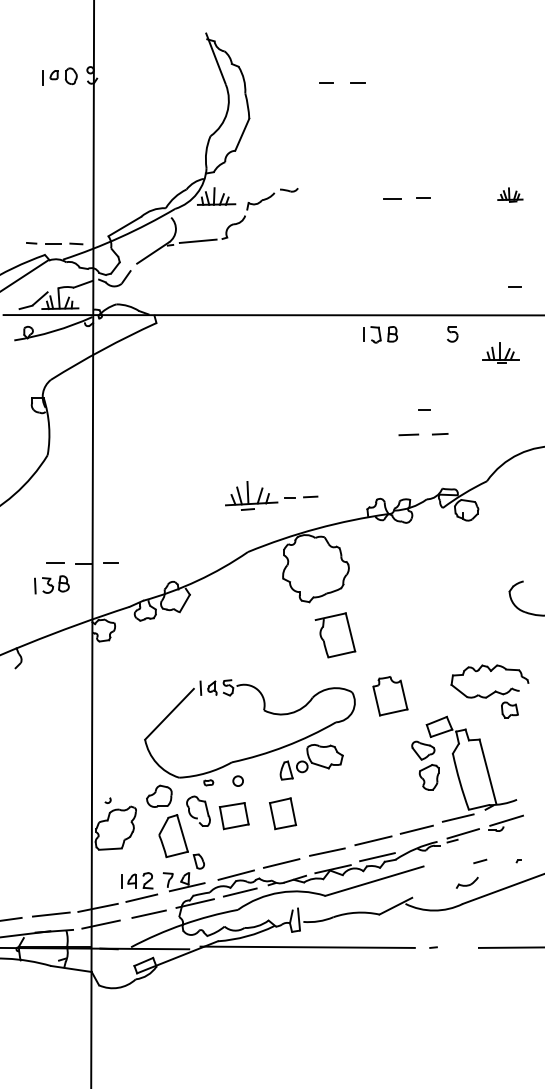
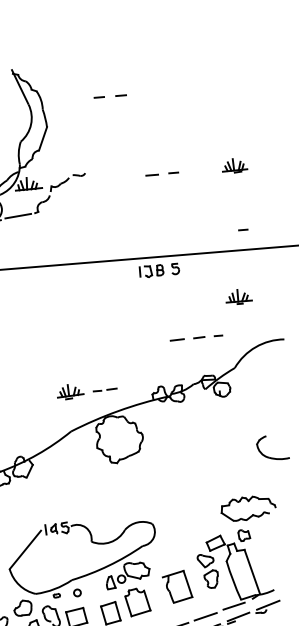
part: (510, 194) -> (234, 165), size x1.43
part: (452, 334) -> (175, 269), moved
part: (500, 352) -> (238, 296), moved
line: (424, 409) -> (218, 335), moved
part: (251, 495) -> (70, 391), size x0.71
part: (335, 635) -> (177, 587), moved
part: (390, 696) -> (137, 602), moved
part: (509, 709) -> (243, 534), moved

